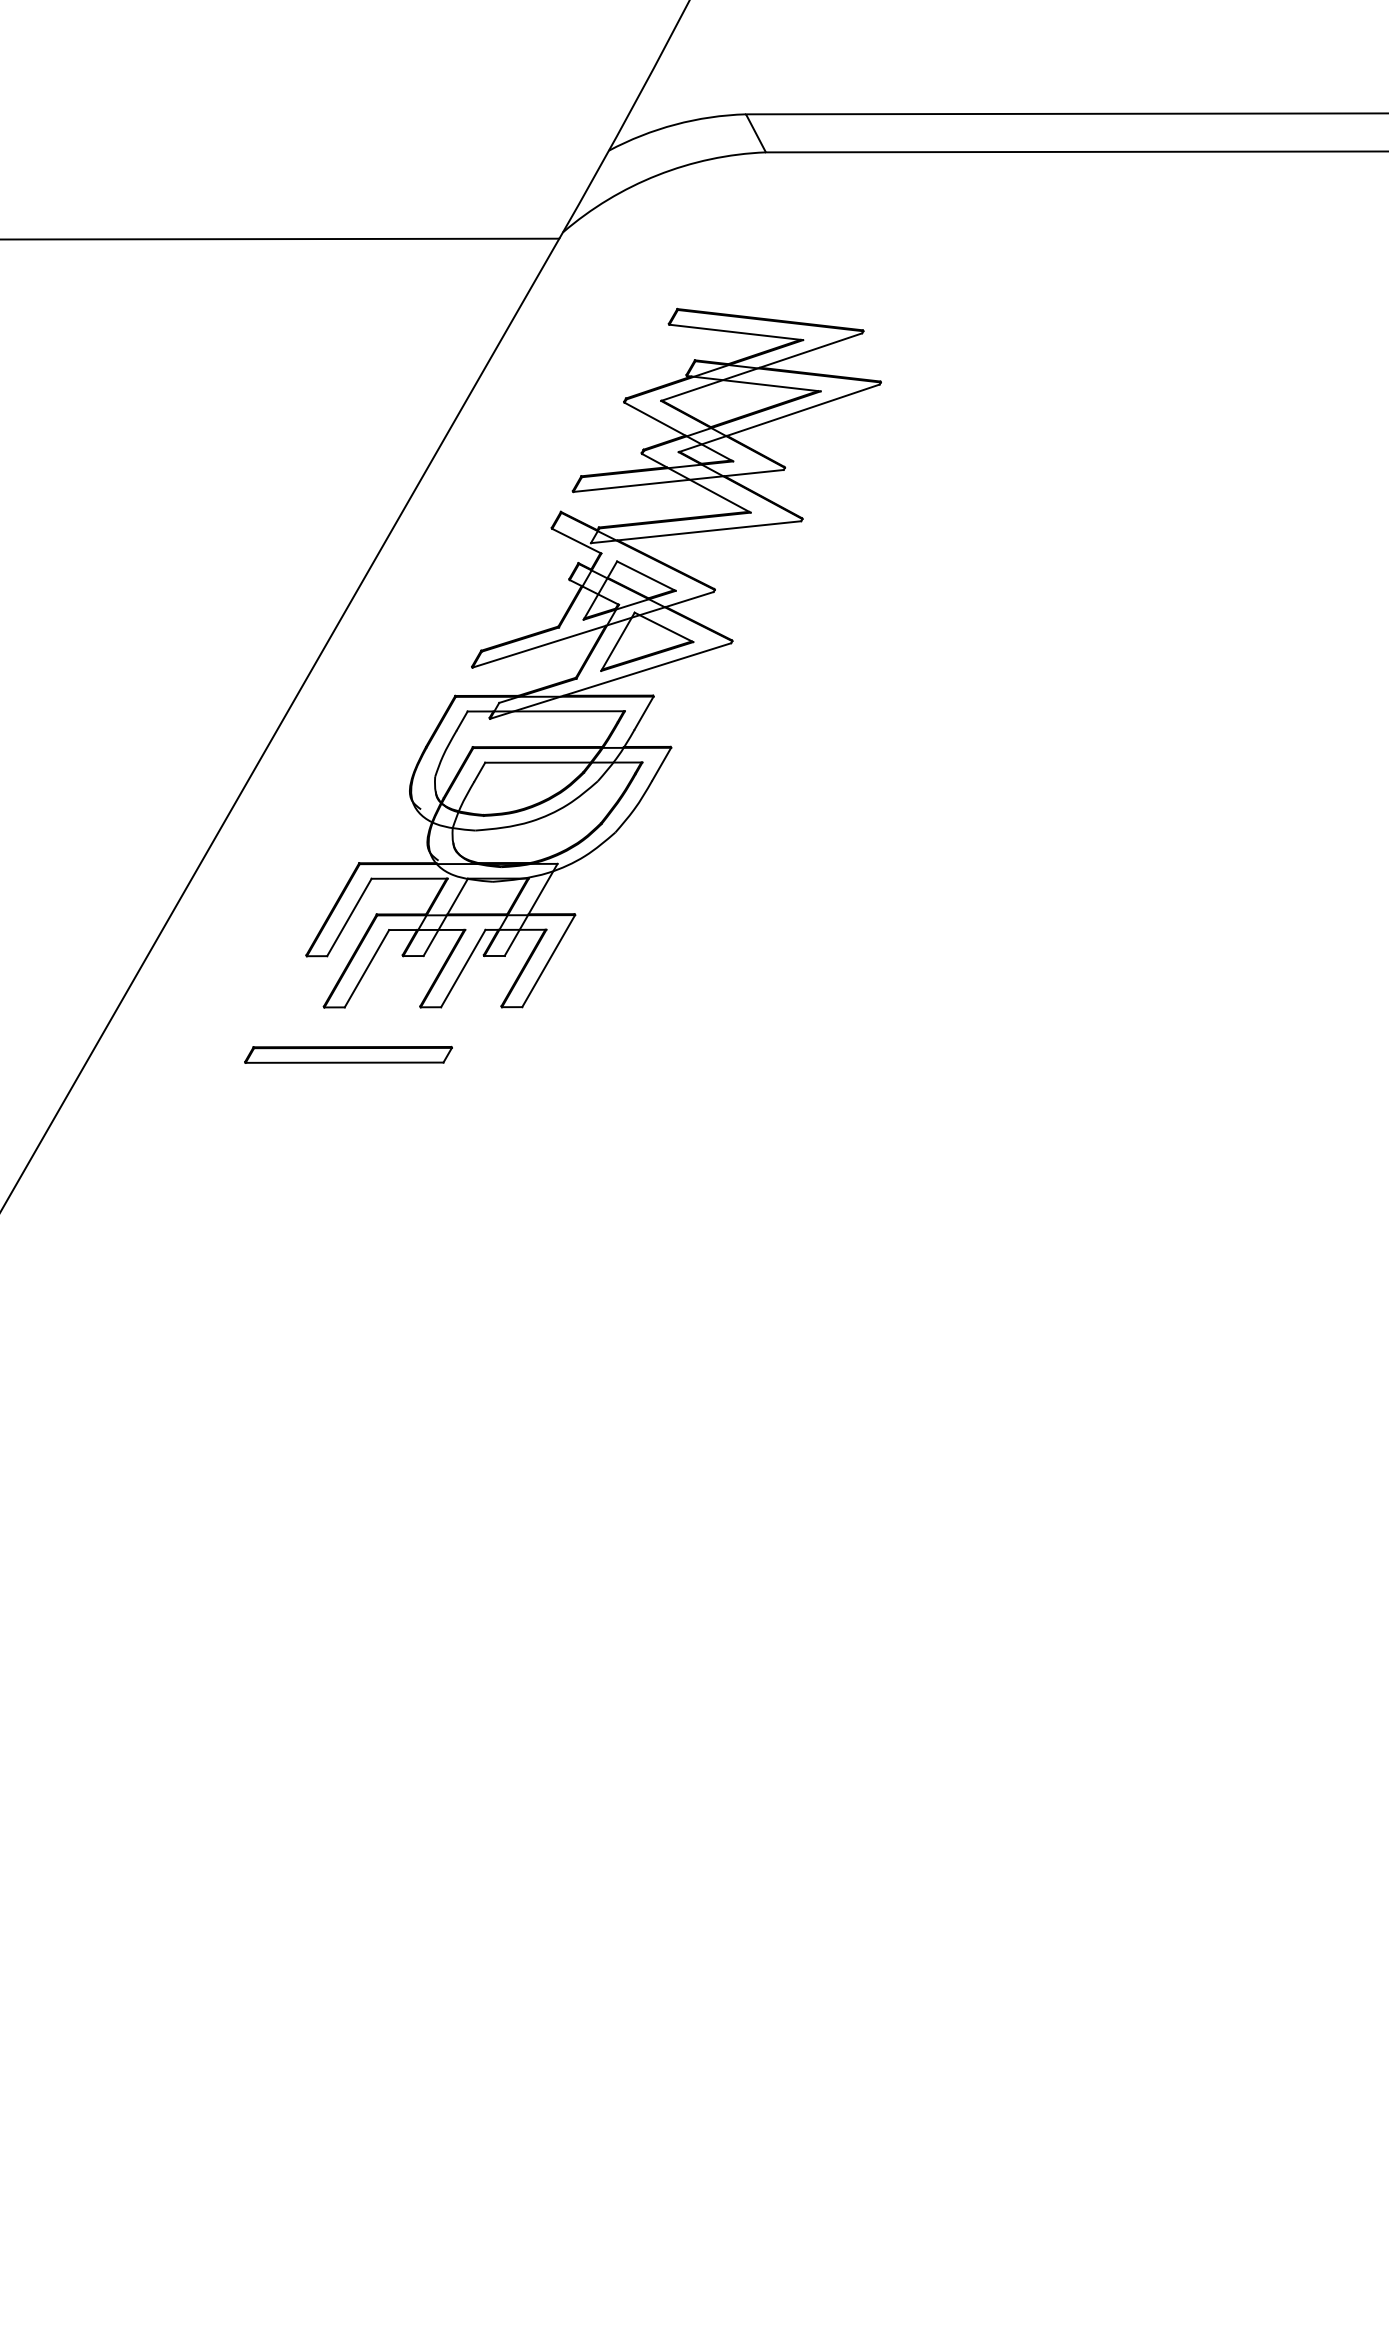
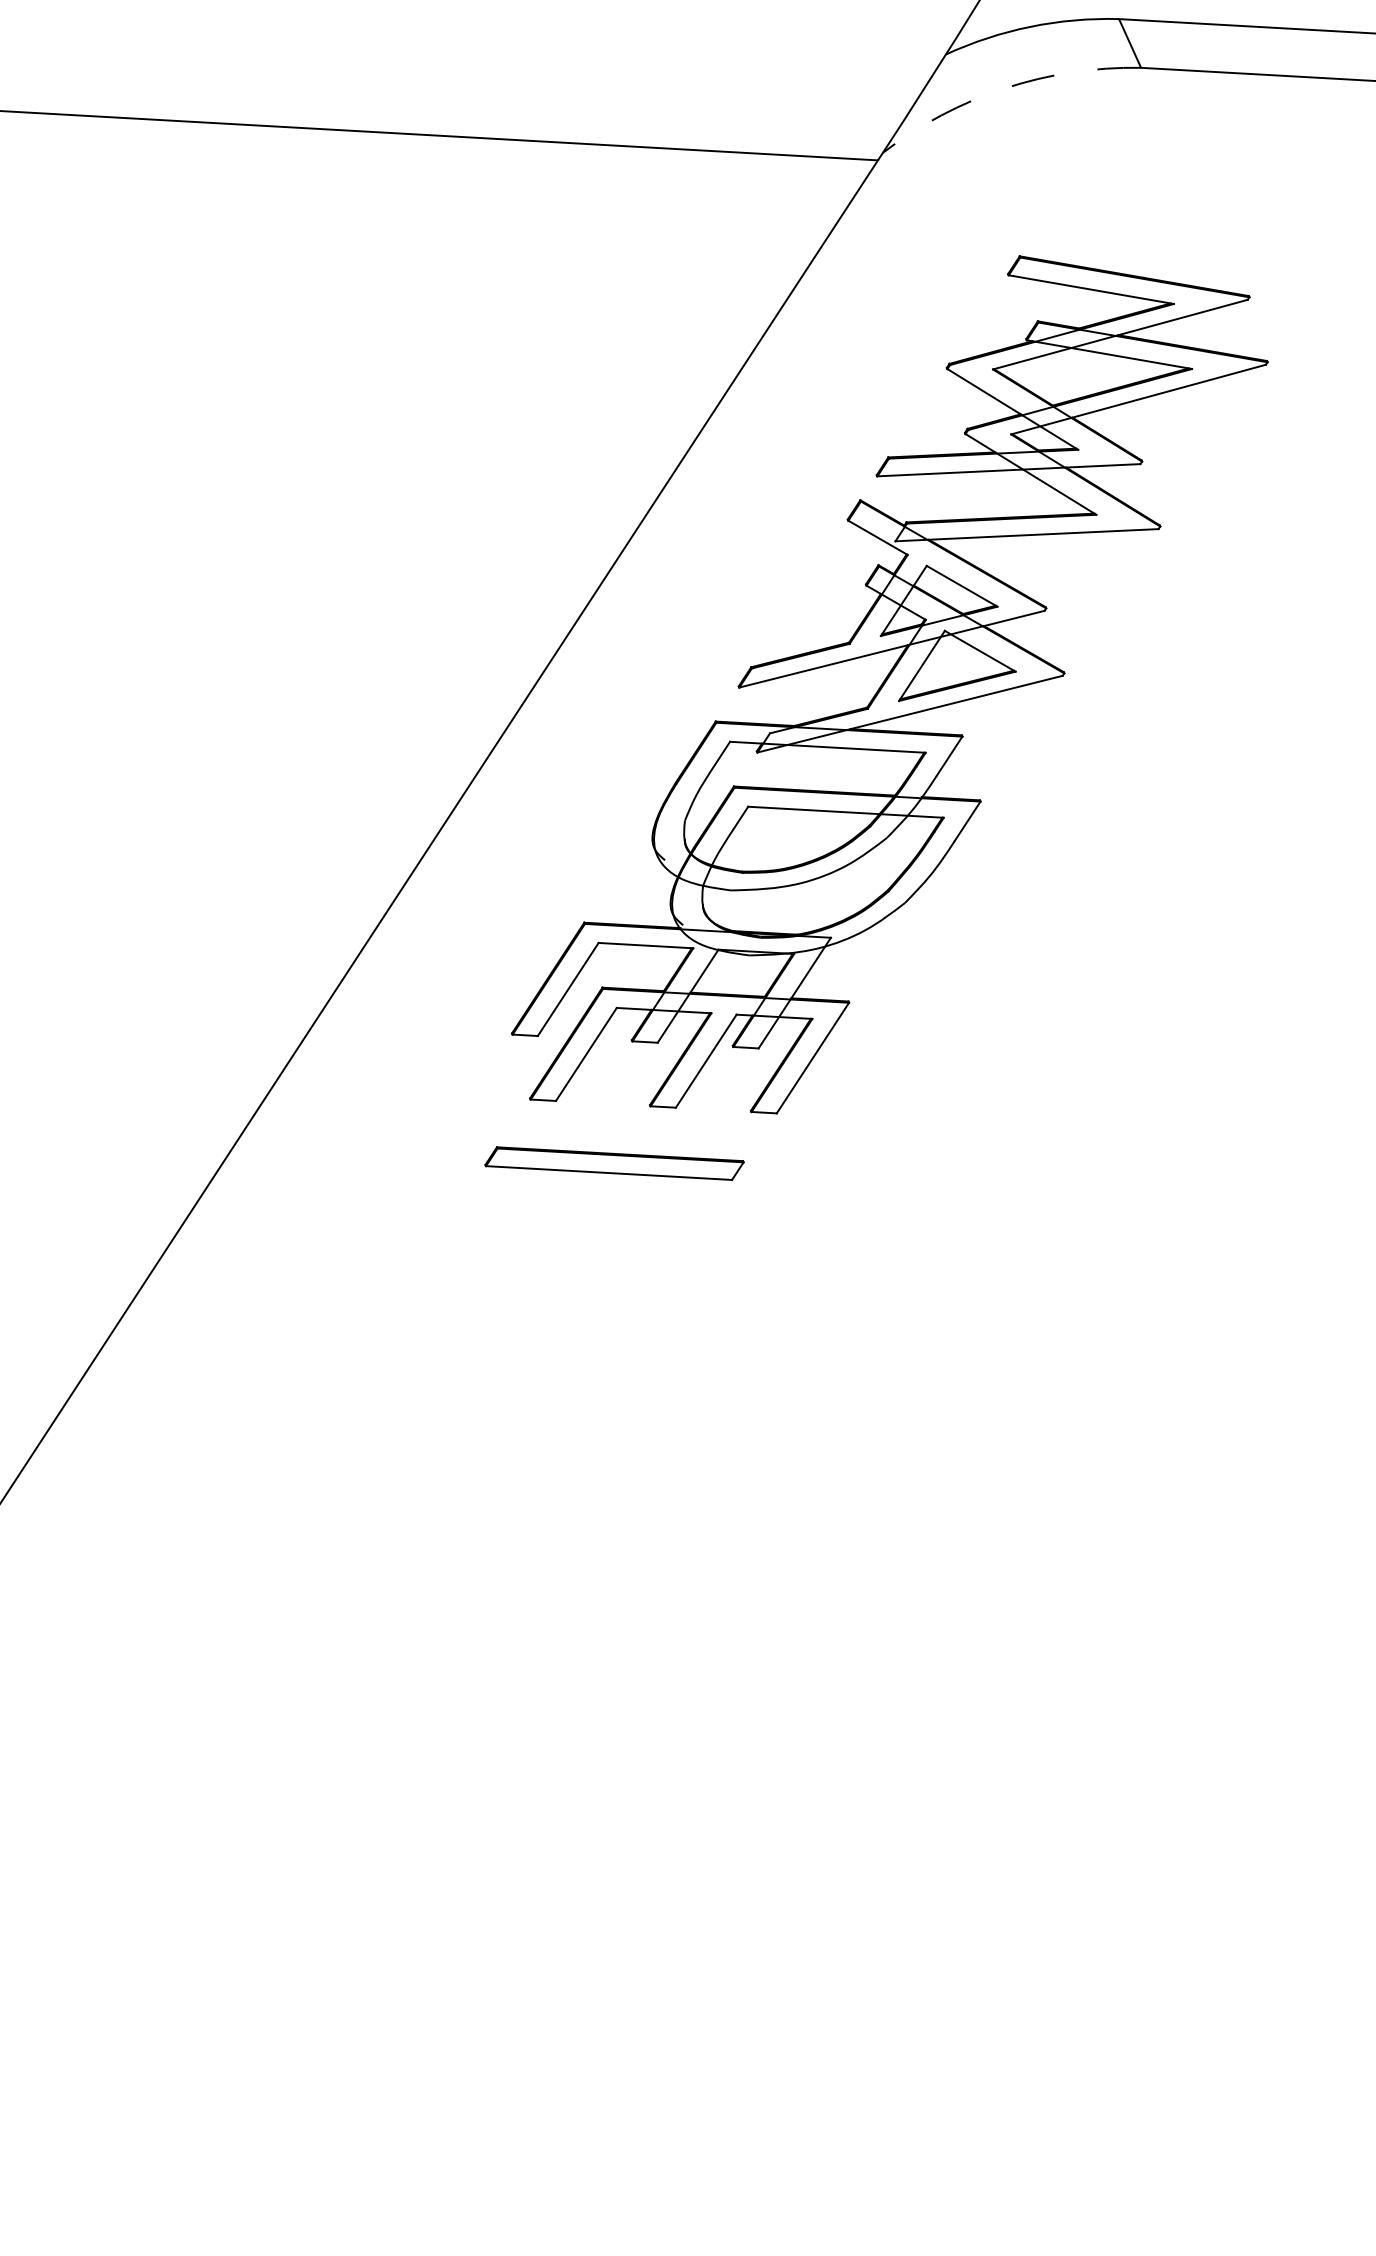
arc: (657, 175) -> (1004, 88), solid -> dashed
part: (348, 1054) -> (614, 1163), moved

